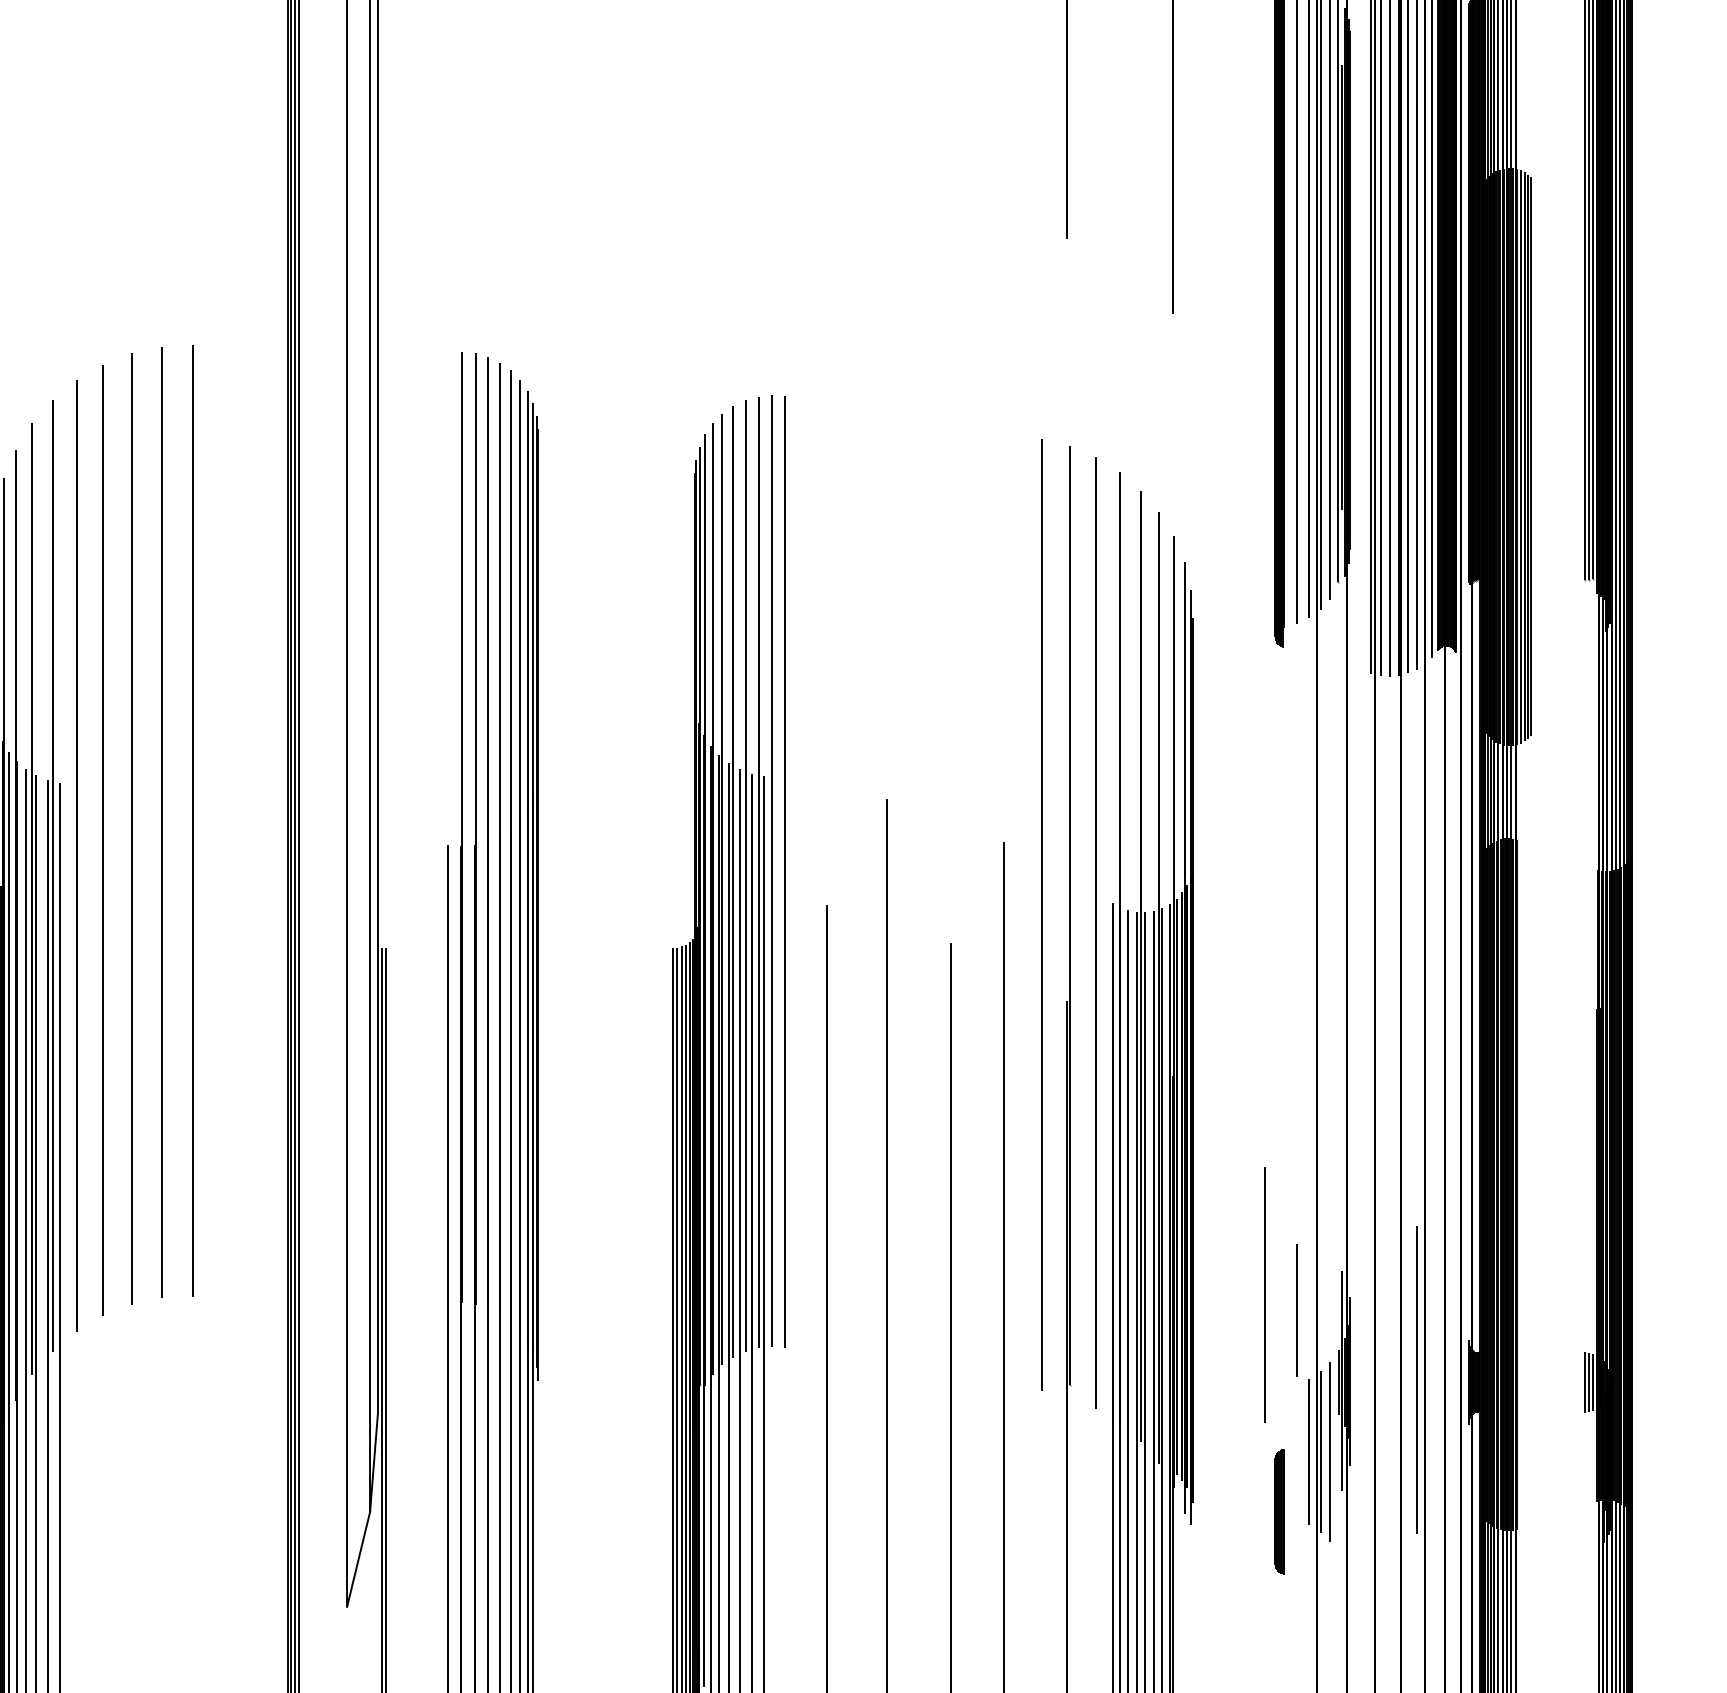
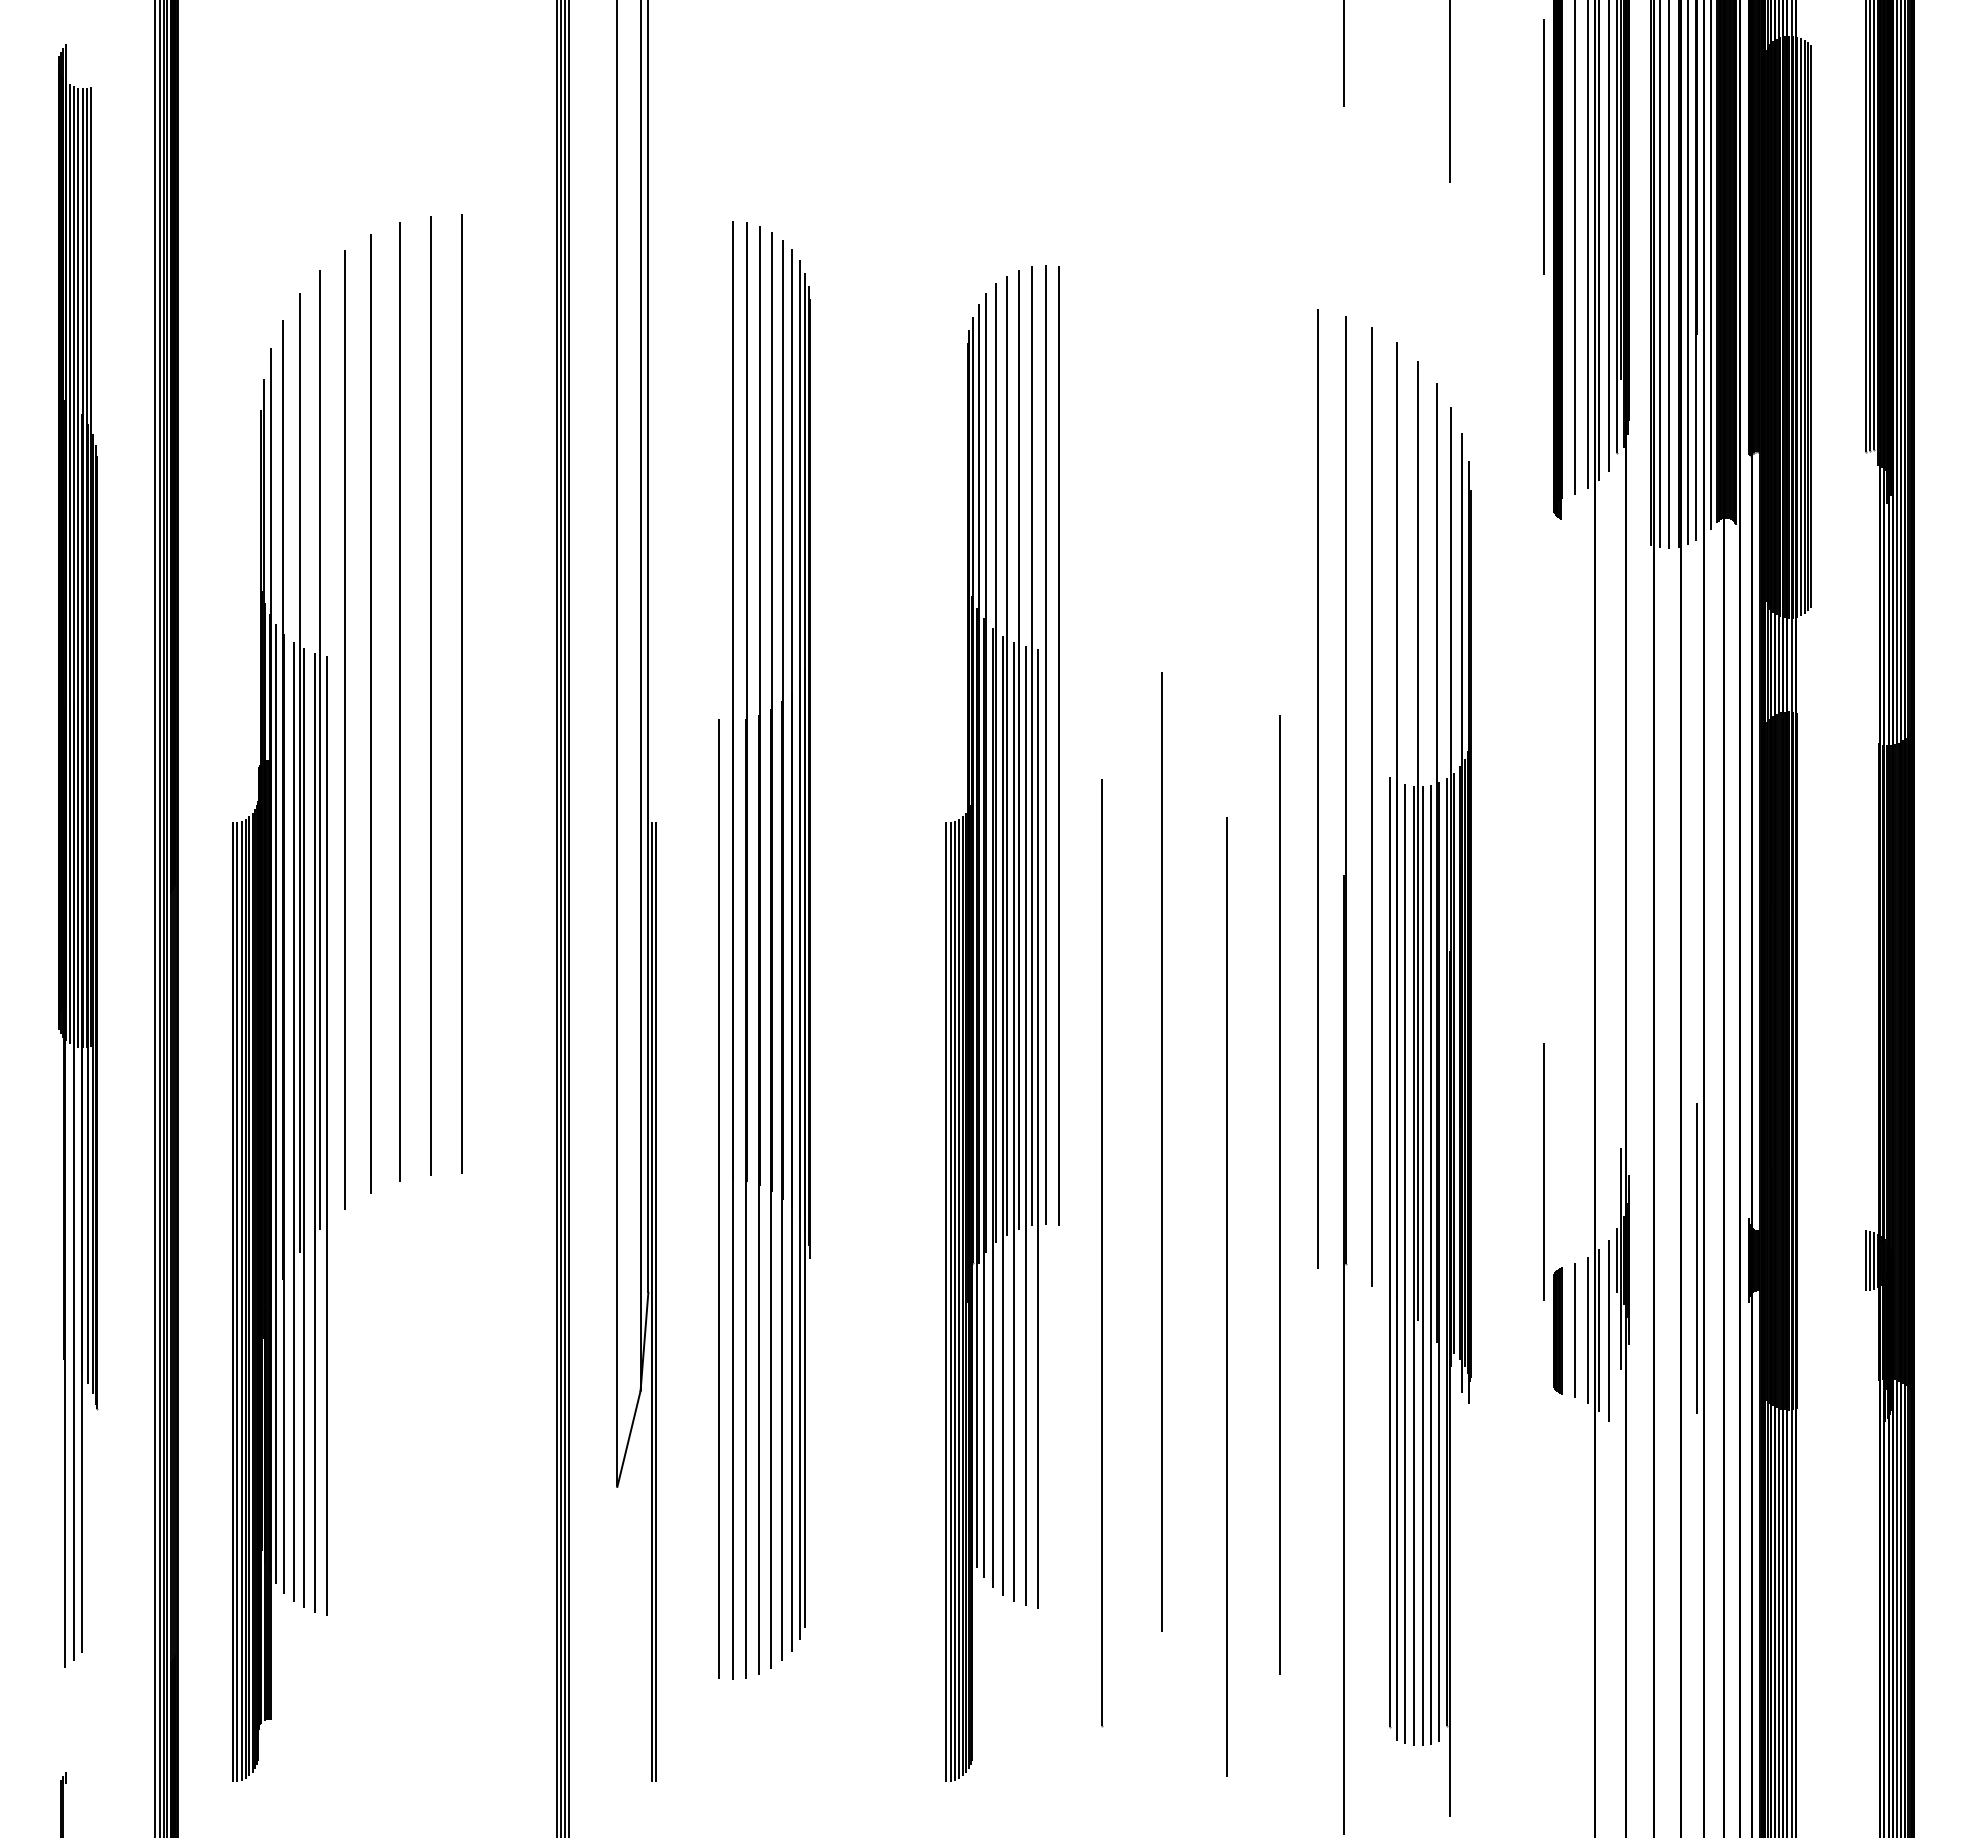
line: (1265, 277) -> (1543, 146), added
line: (1296, 1309) -> (1574, 1330), moved
part: (1279, 1511) -> (1557, 1330), moved

